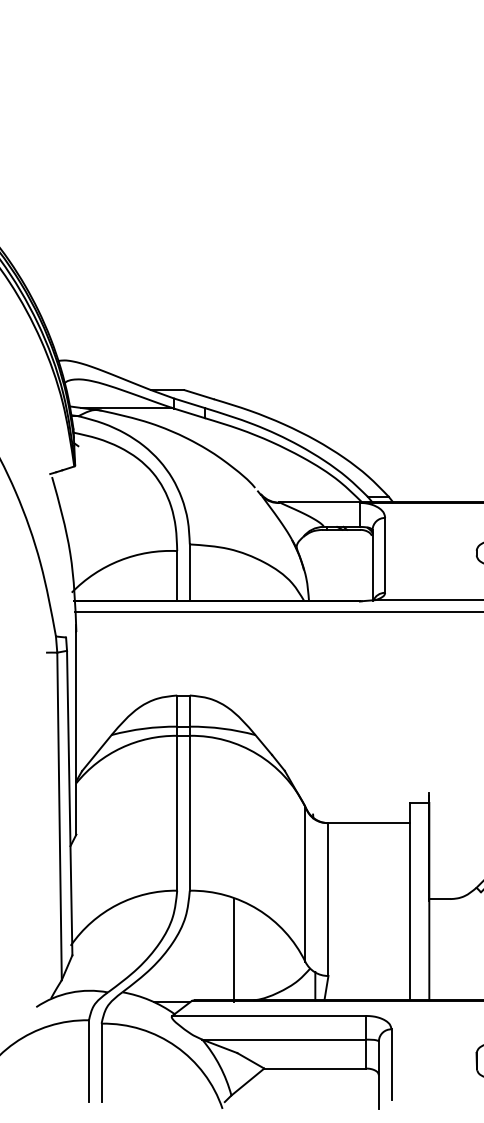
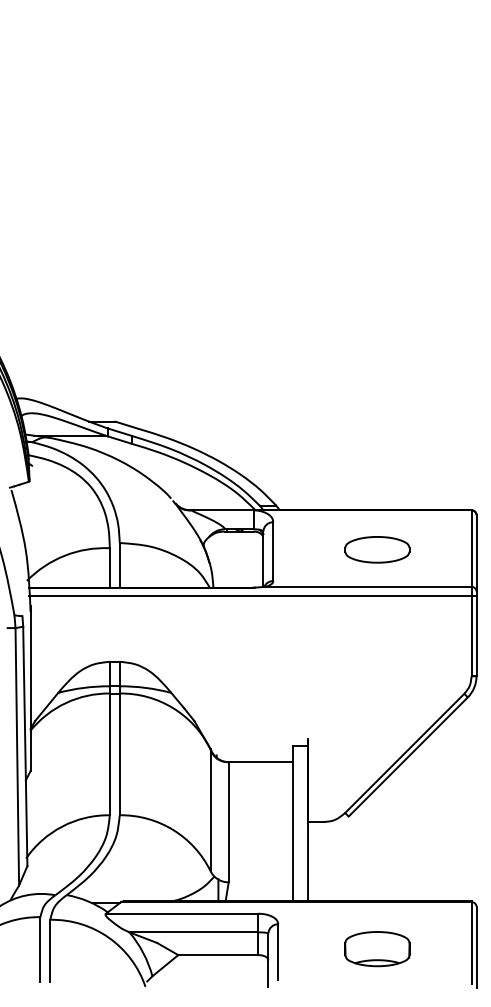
line: (234, 950) -> (154, 862), removed

